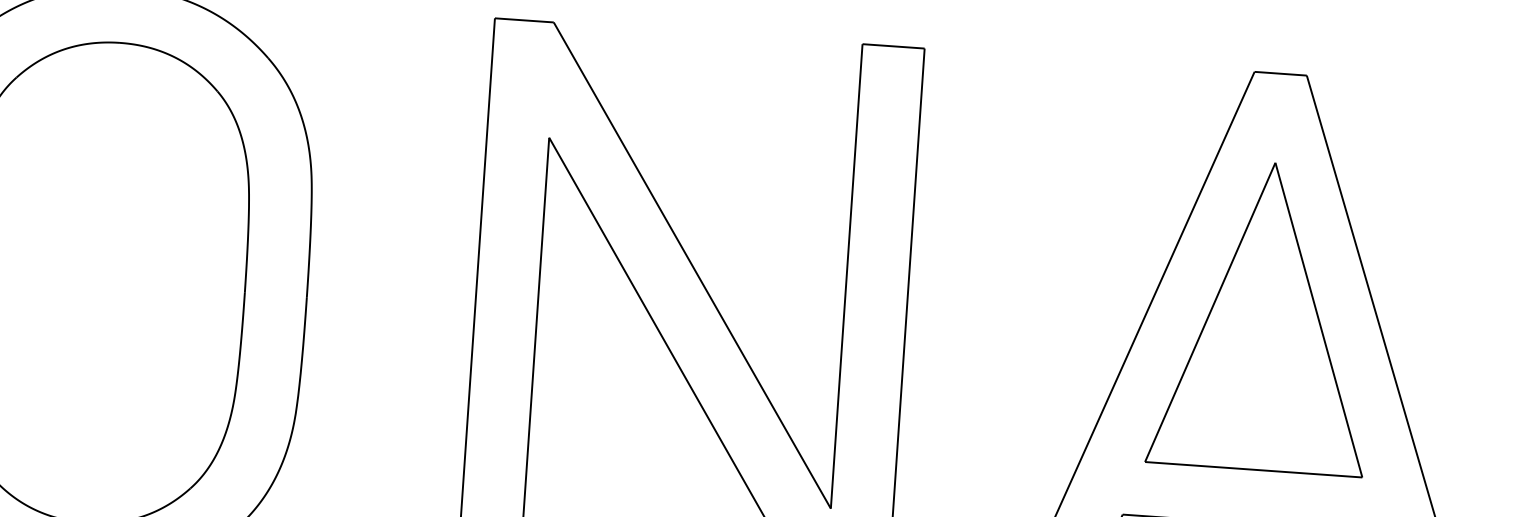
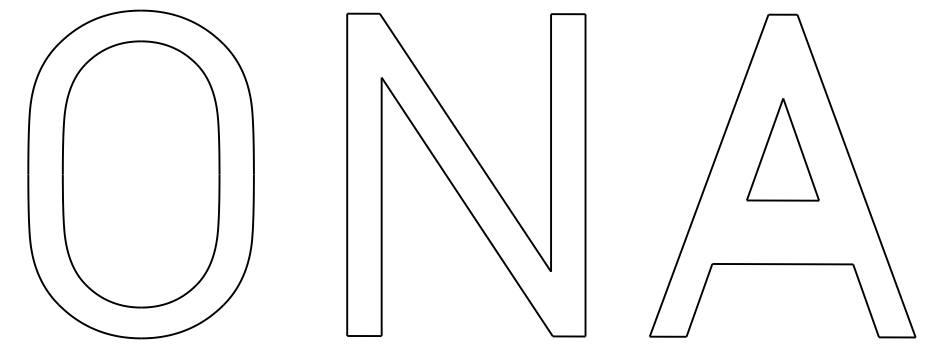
part: (1263, 316) -> (782, 149), size x0.6

